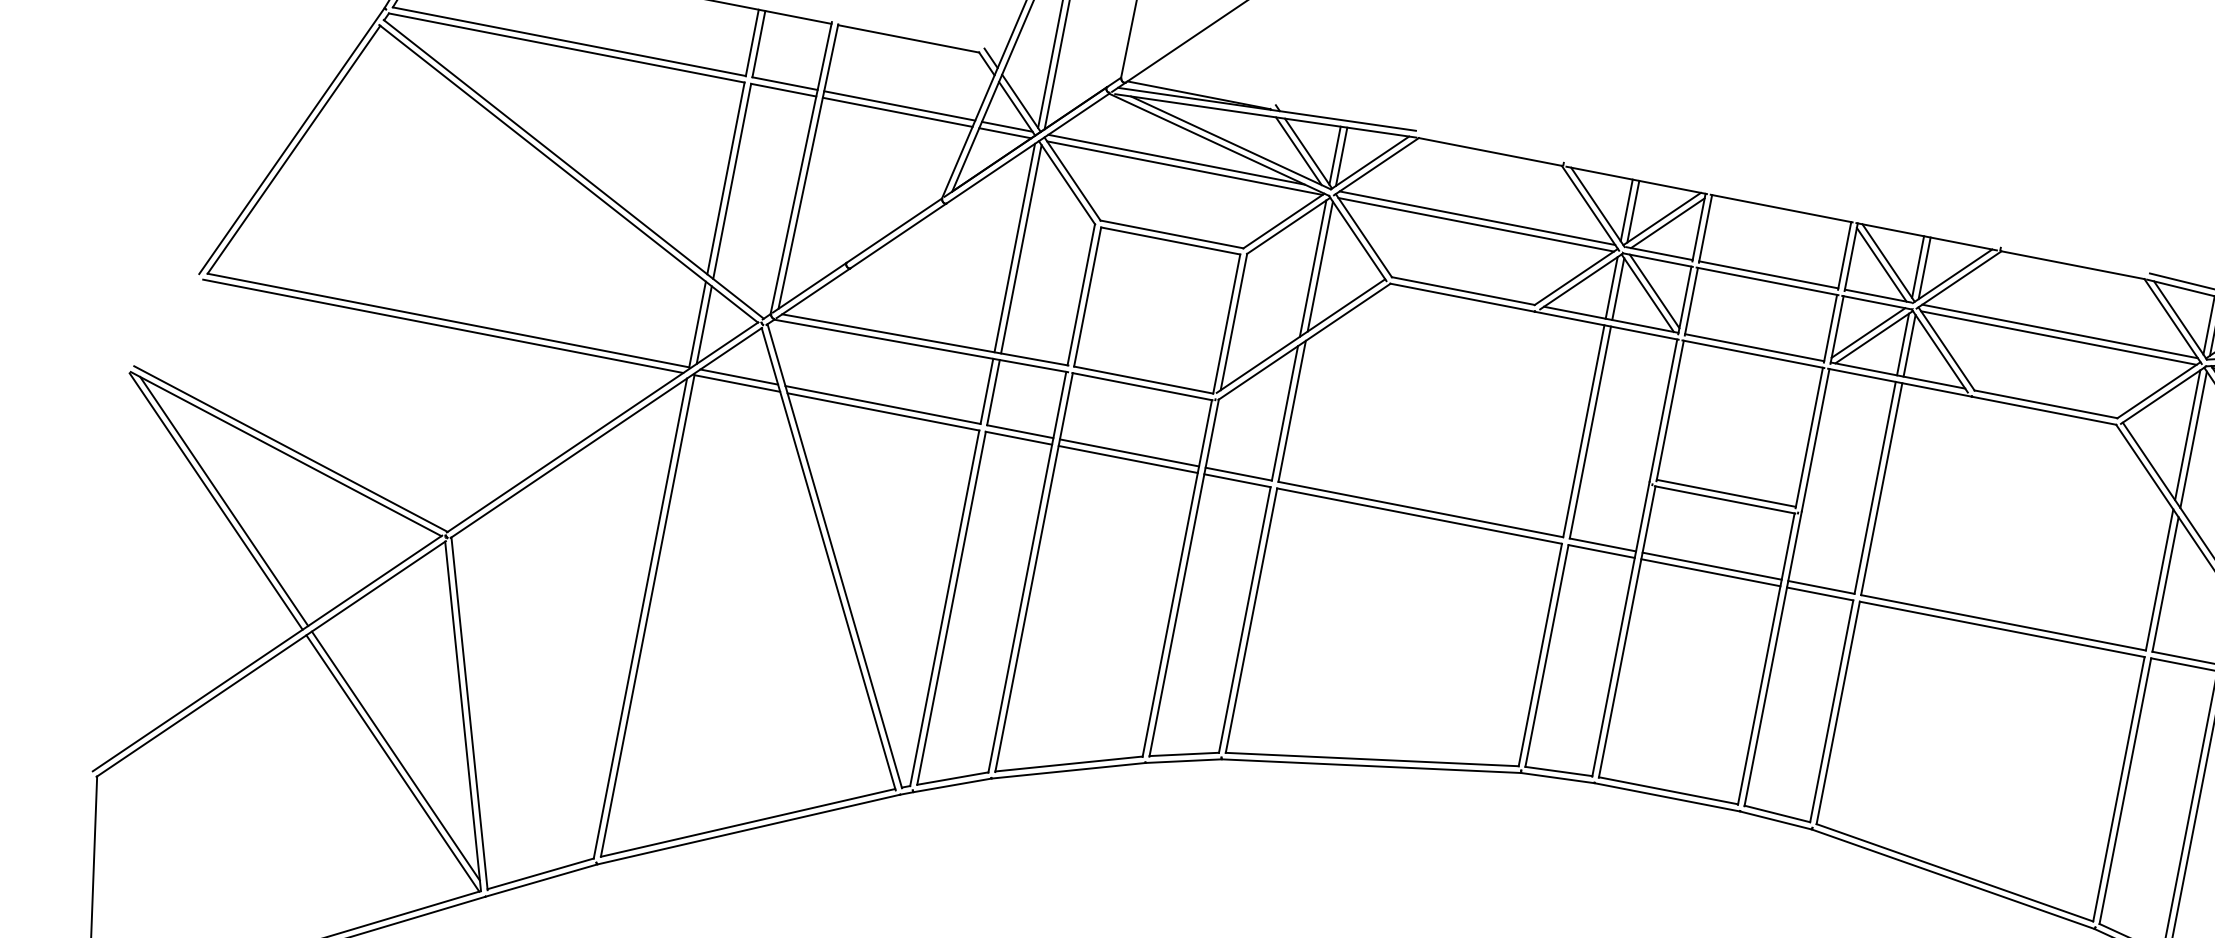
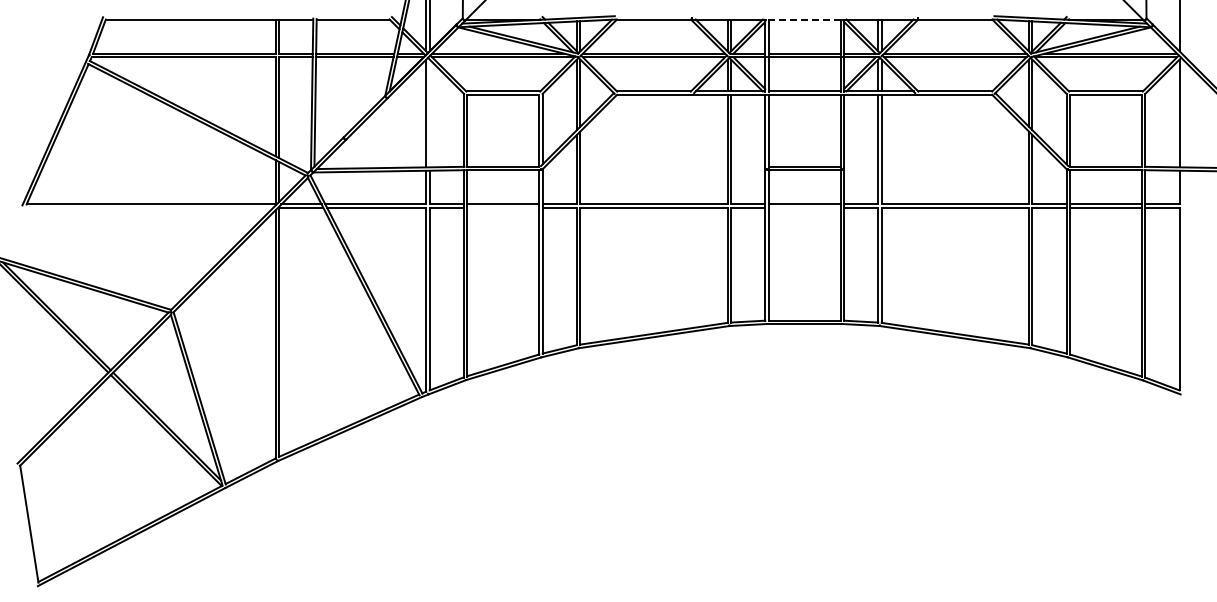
line: (1781, 208) -> (804, 19), solid -> dashed
line: (1020, 249) -> (429, 113), removed
line: (442, 325) -> (148, 207), removed
line: (1128, 458) -> (503, 207), removed
line: (1710, 571) -> (804, 207), removed

